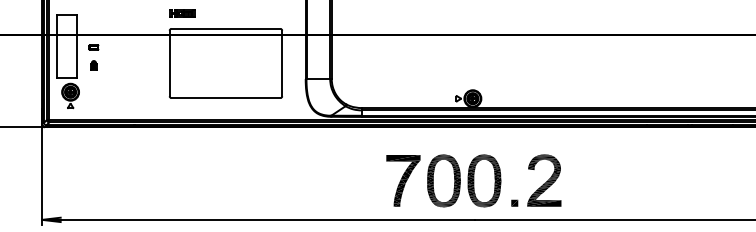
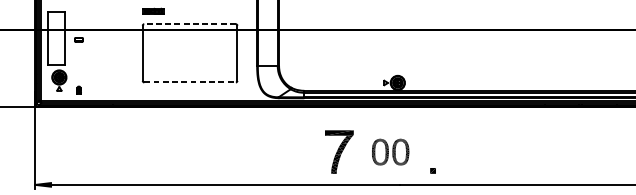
line: (225, 28) -> (189, 23), solid -> dashed
part: (93, 65) -> (78, 90), moved
line: (226, 98) -> (190, 82), solid -> dashed
part: (464, 180) -> (390, 151), size x0.6
part: (544, 180) -> (458, 151), removed

